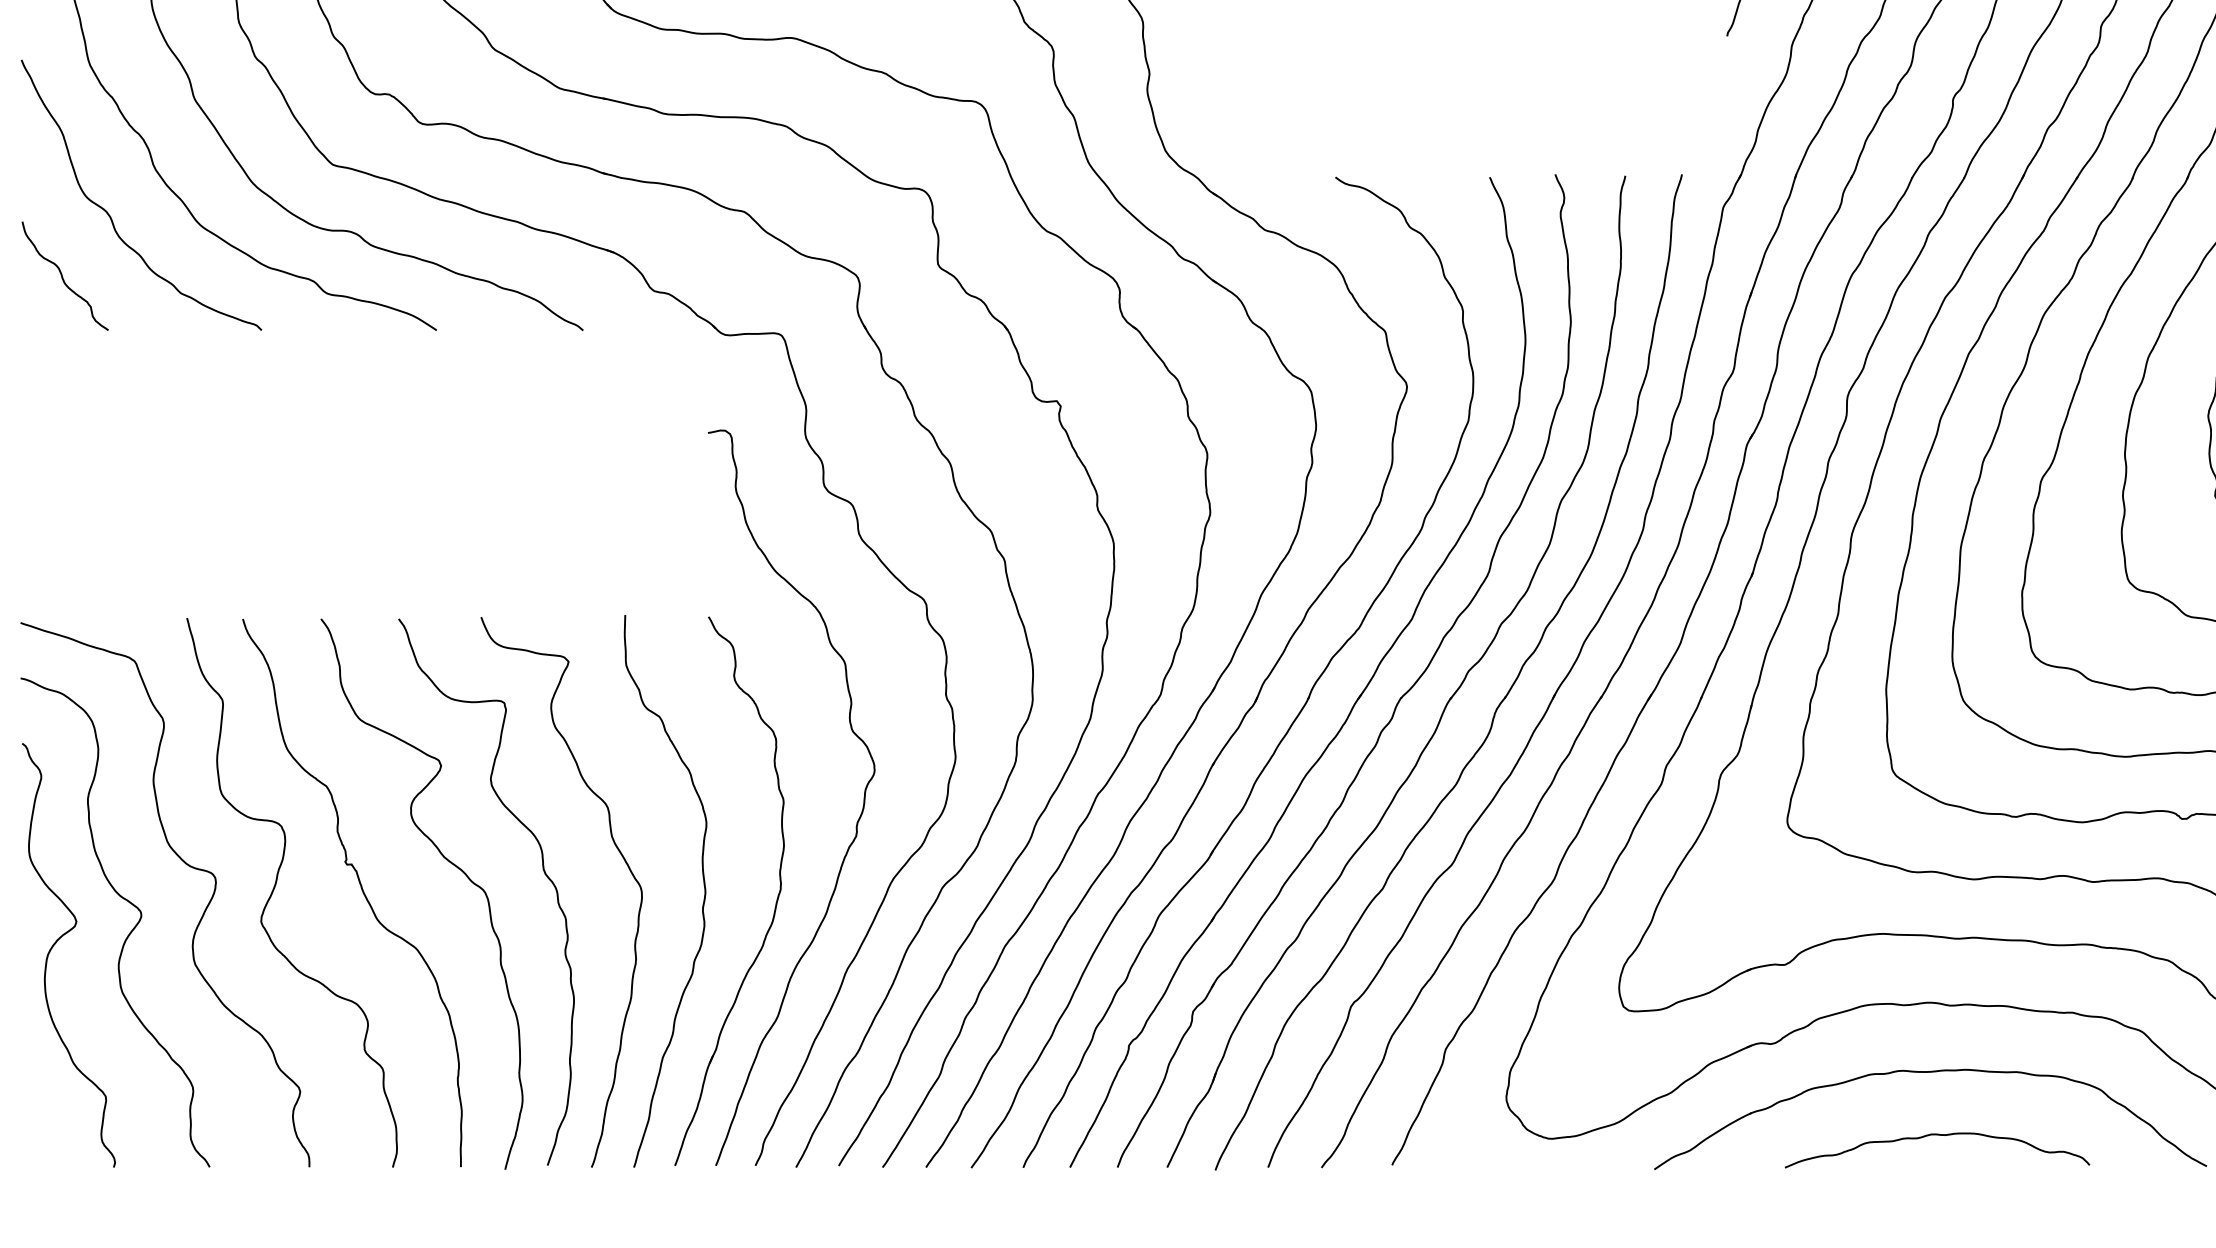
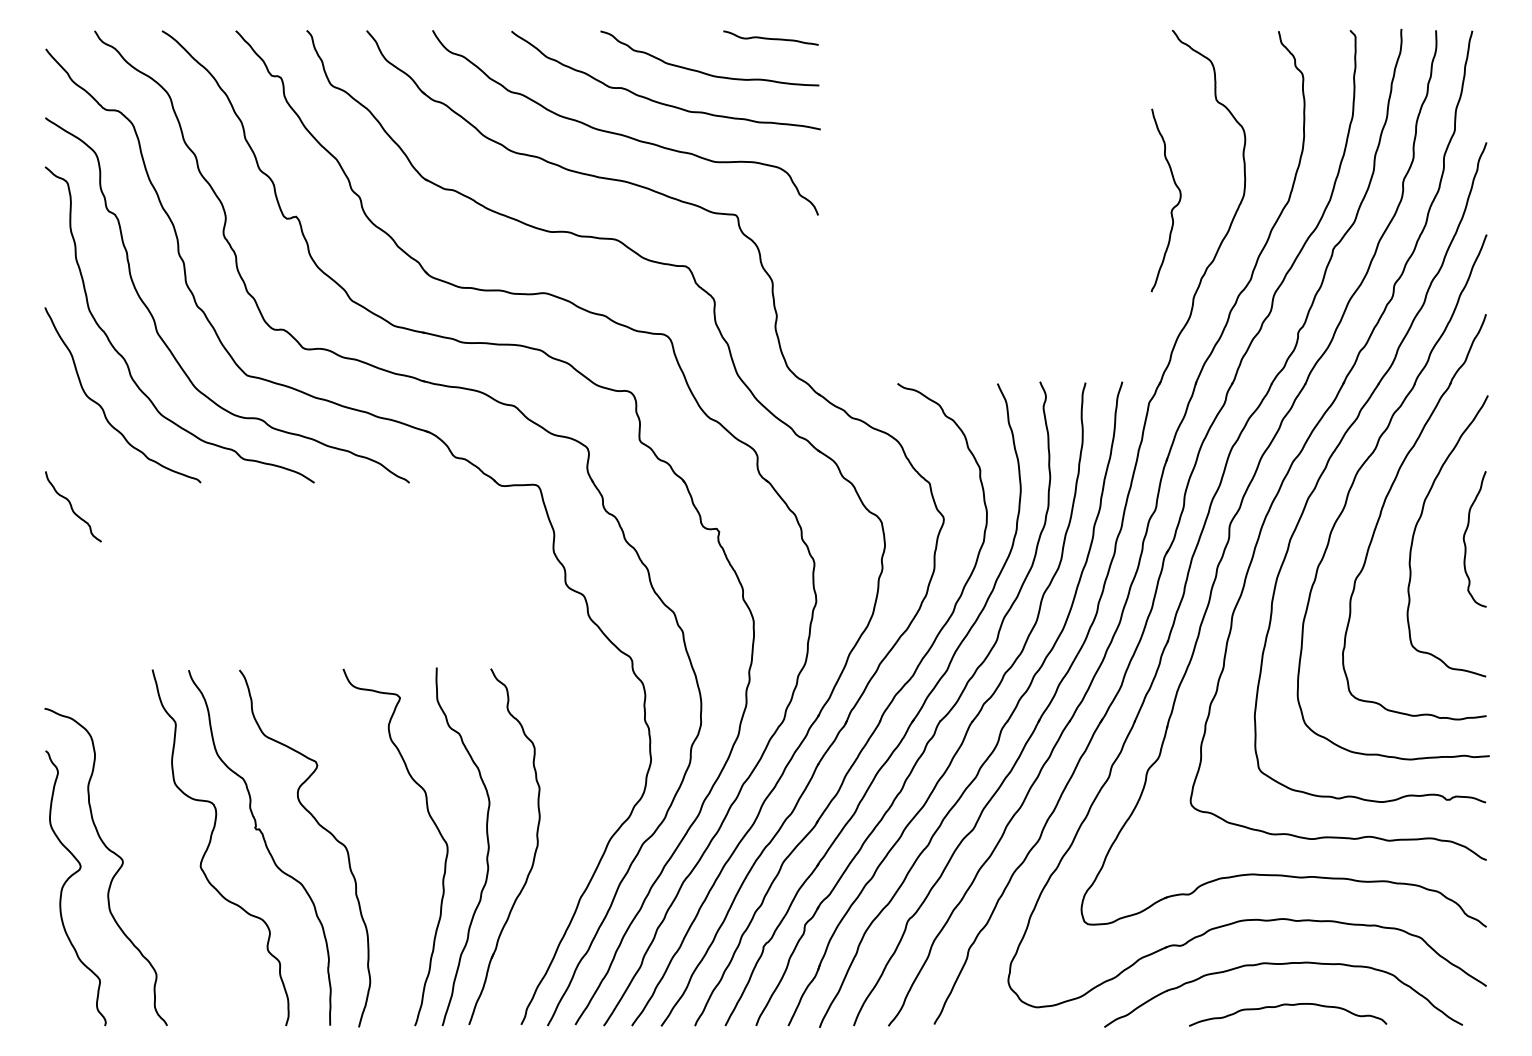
curve: (63, 275) -> (72, 506), moved
curve: (856, 821) -> (586, 801), removed
curve: (186, 866) -> (152, 830), removed
curve: (543, 872) -> (383, 834), removed

